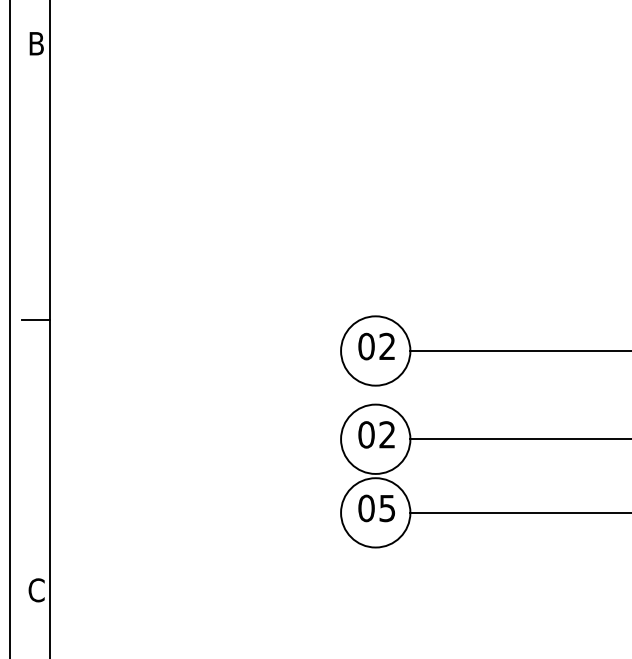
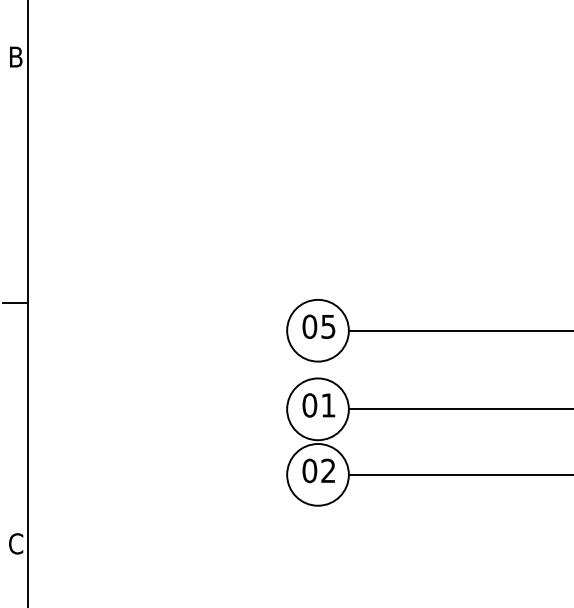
text: (387, 346) -> (328, 326), 02 -> 05
text: (387, 434) -> (328, 405), 02 -> 01
text: (387, 507) -> (328, 470), 05 -> 02

